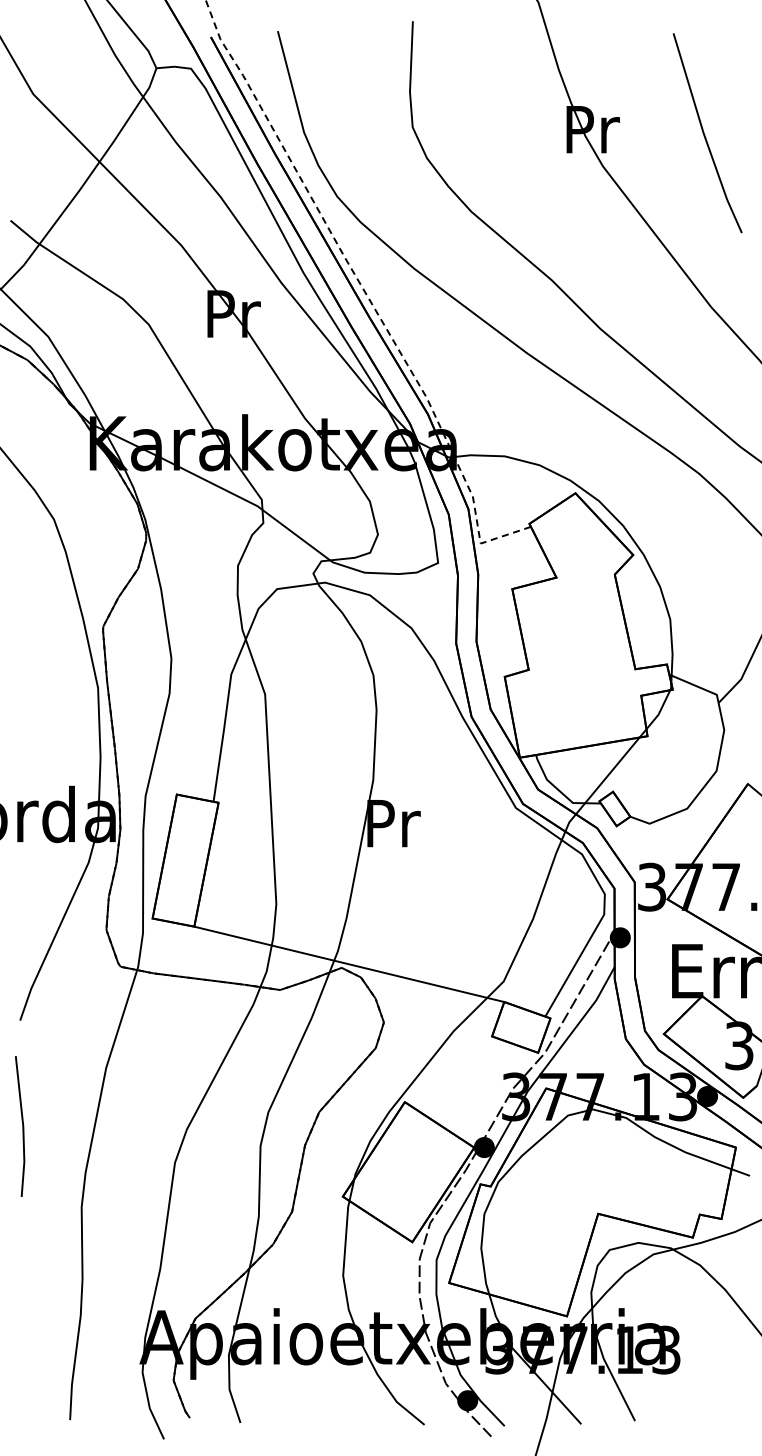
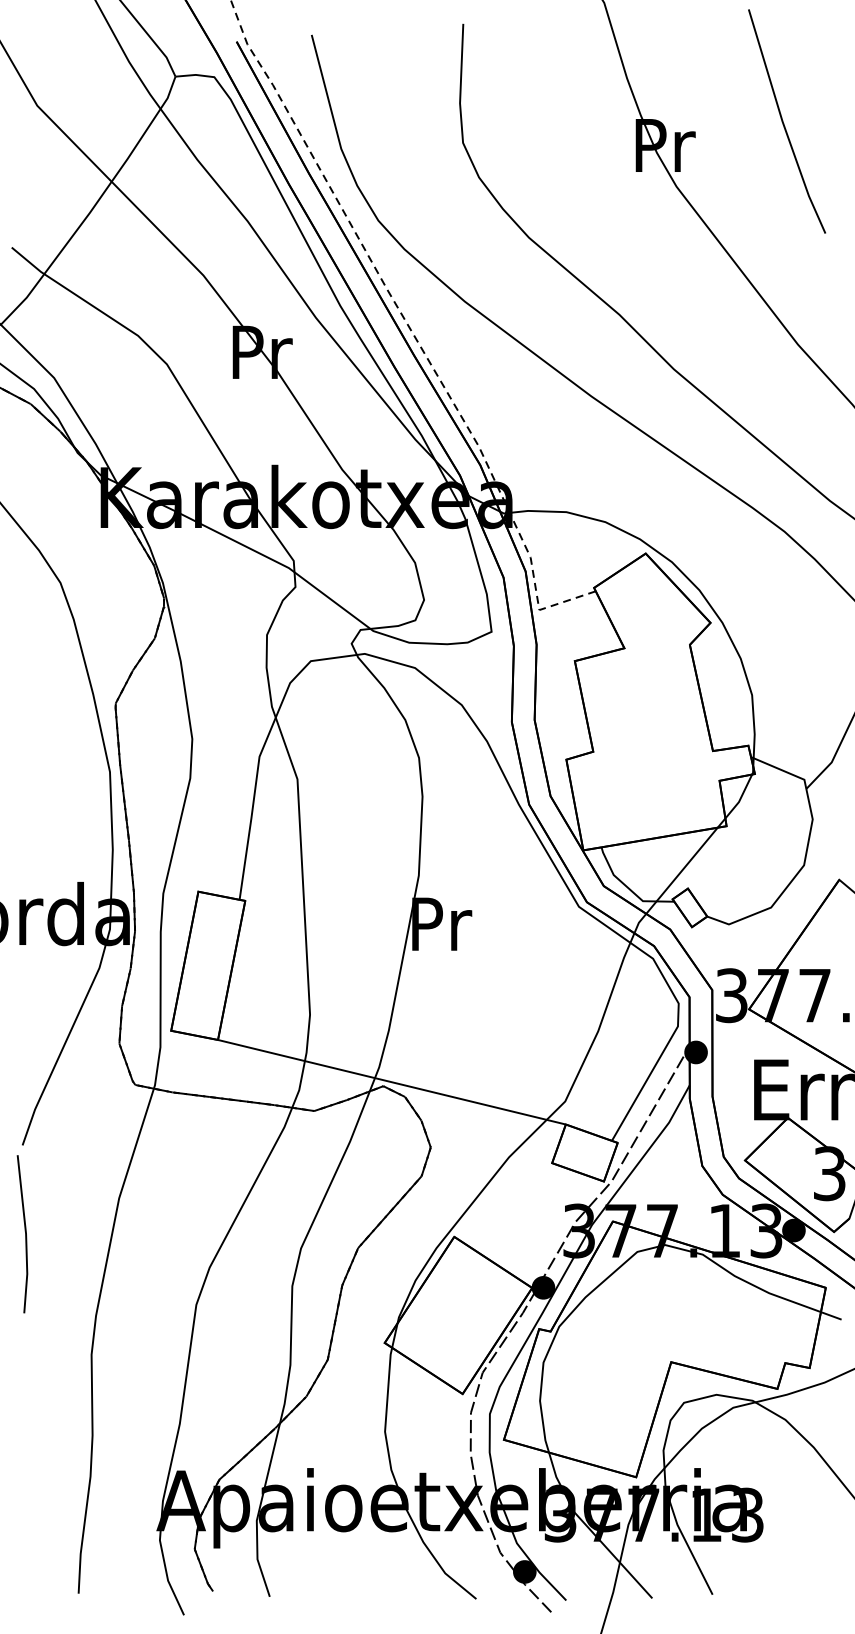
line: (705, 134) -> (784, 123), moved
line: (22, 1126) -> (25, 1234), moved

